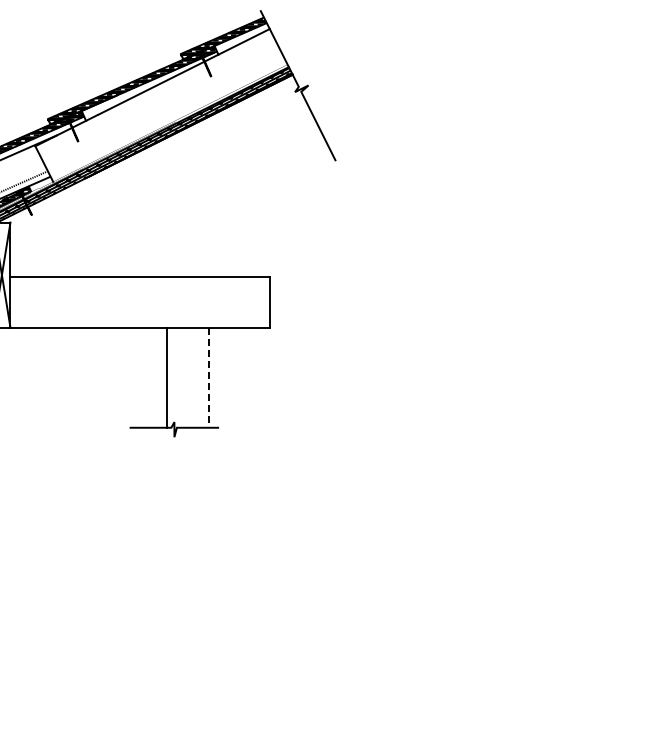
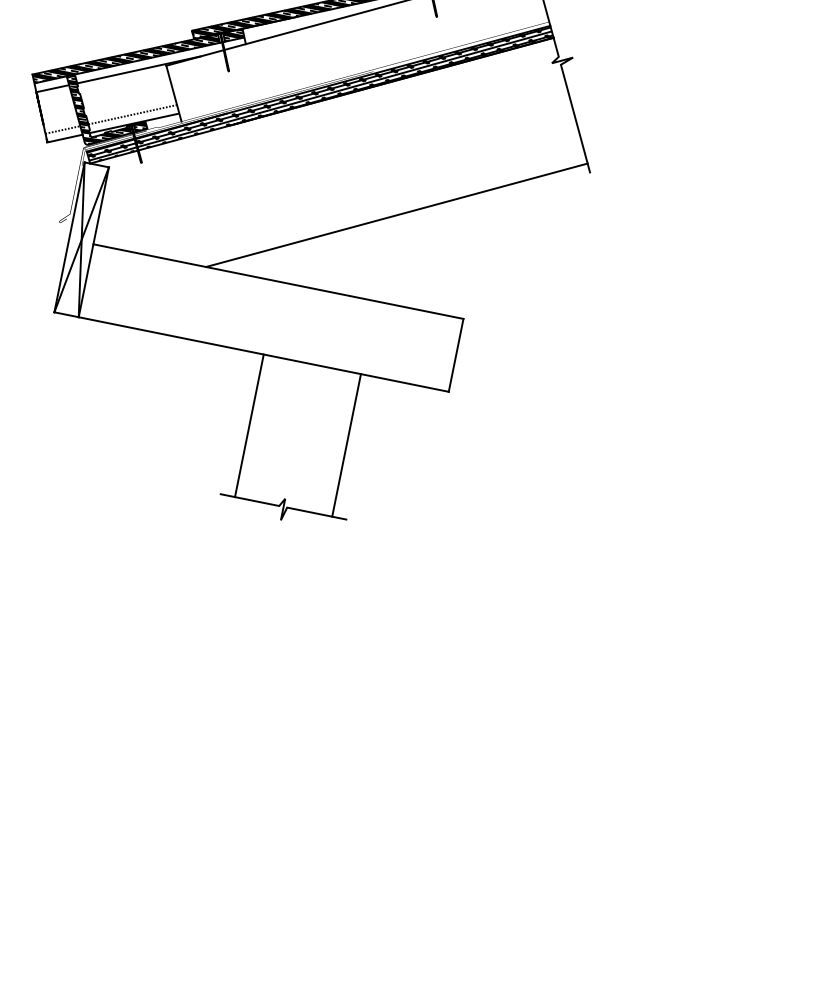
line: (210, 215) -> (396, 214), added
line: (167, 377) -> (249, 425), moved
line: (208, 378) -> (346, 446), dashed -> solid

